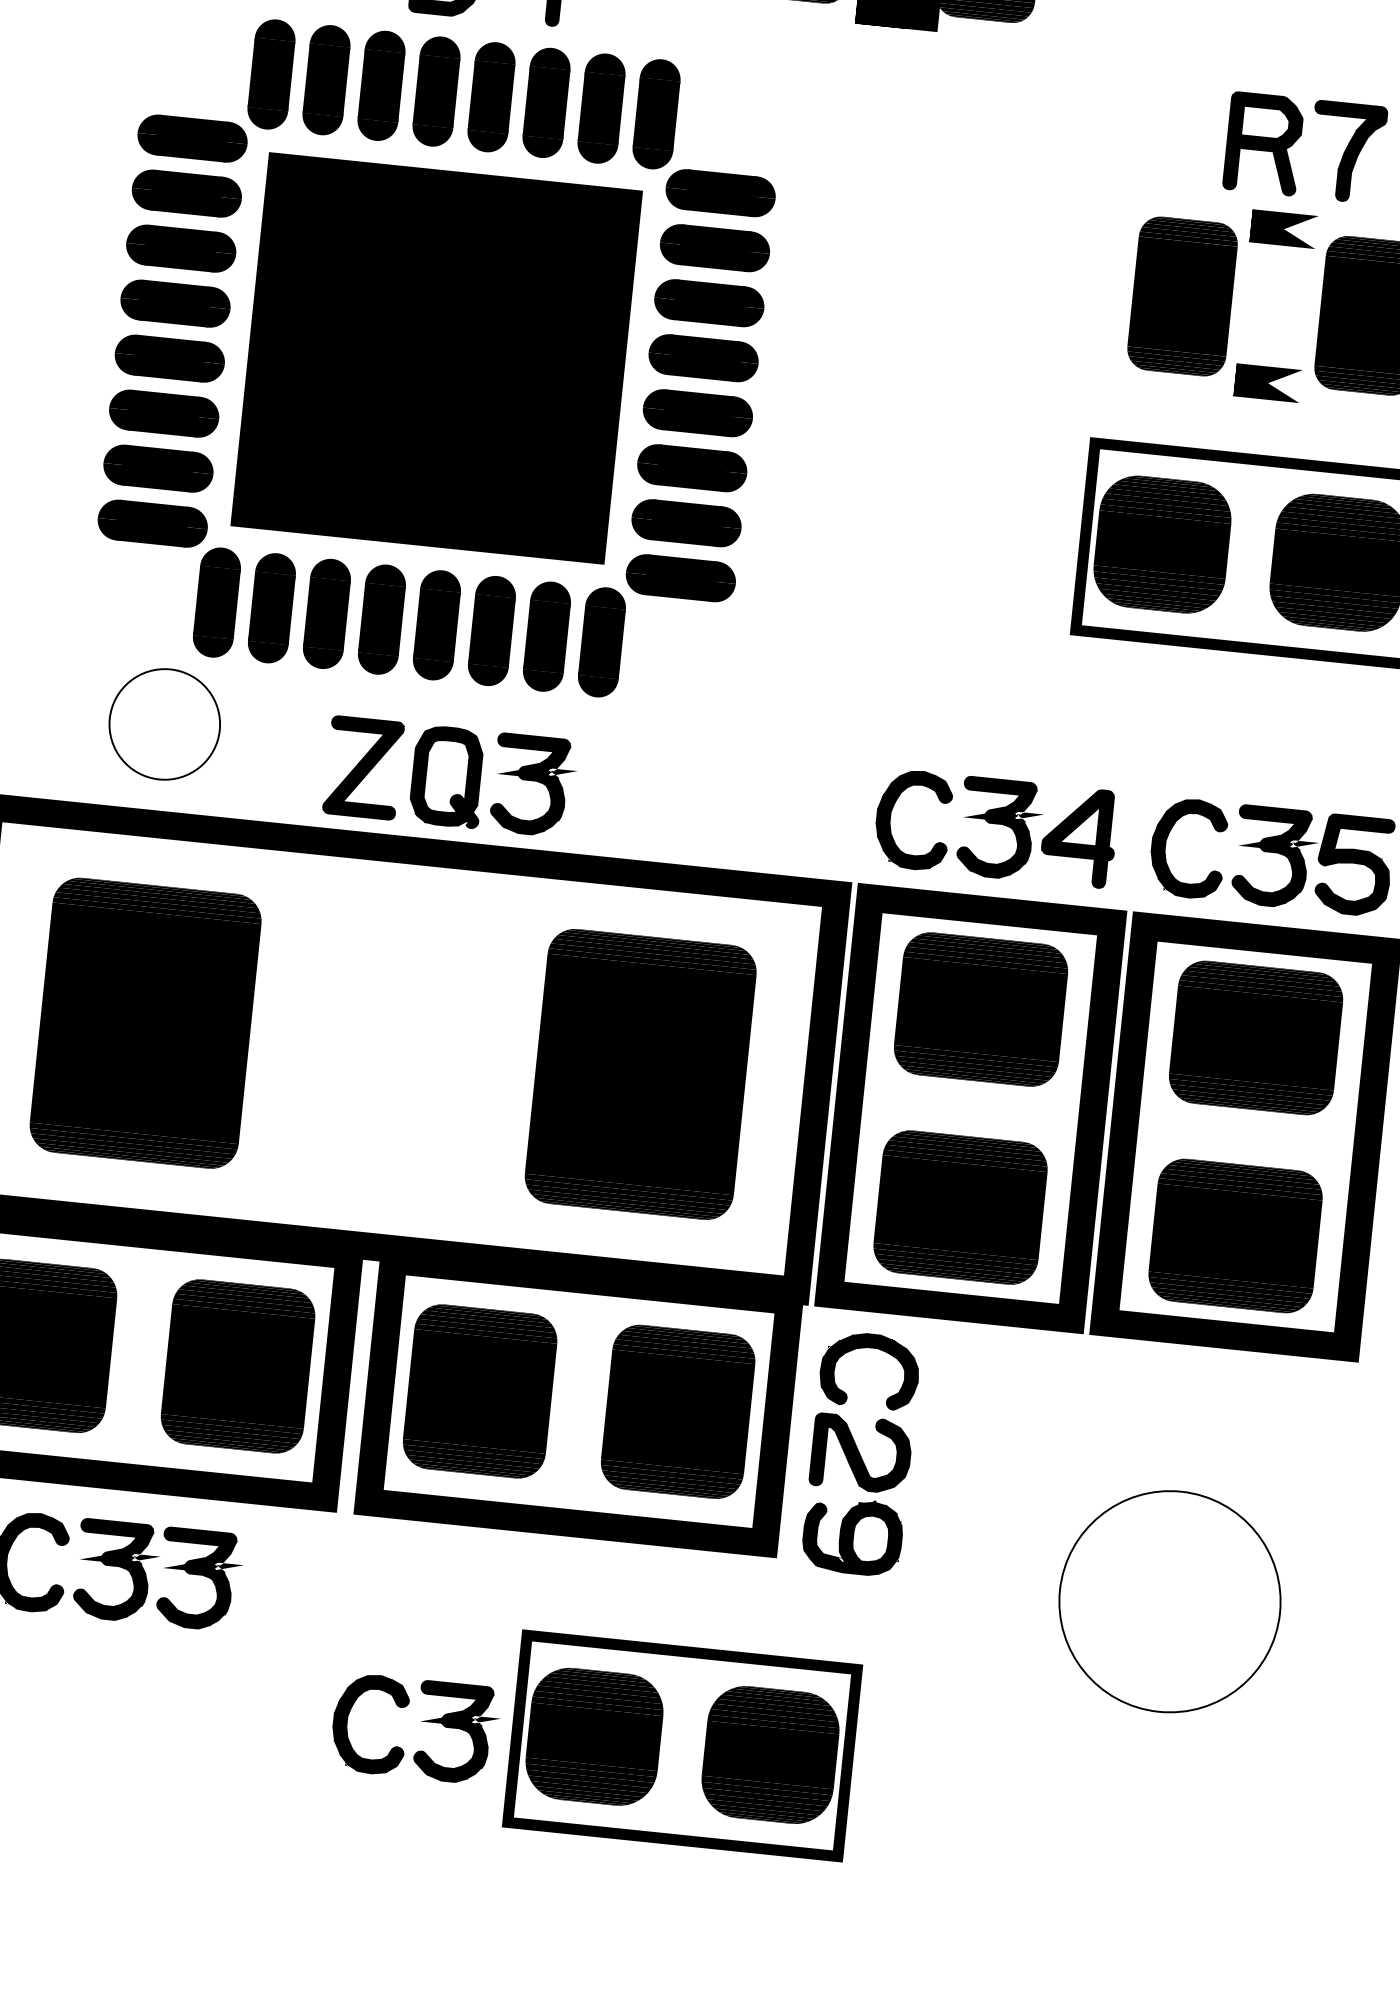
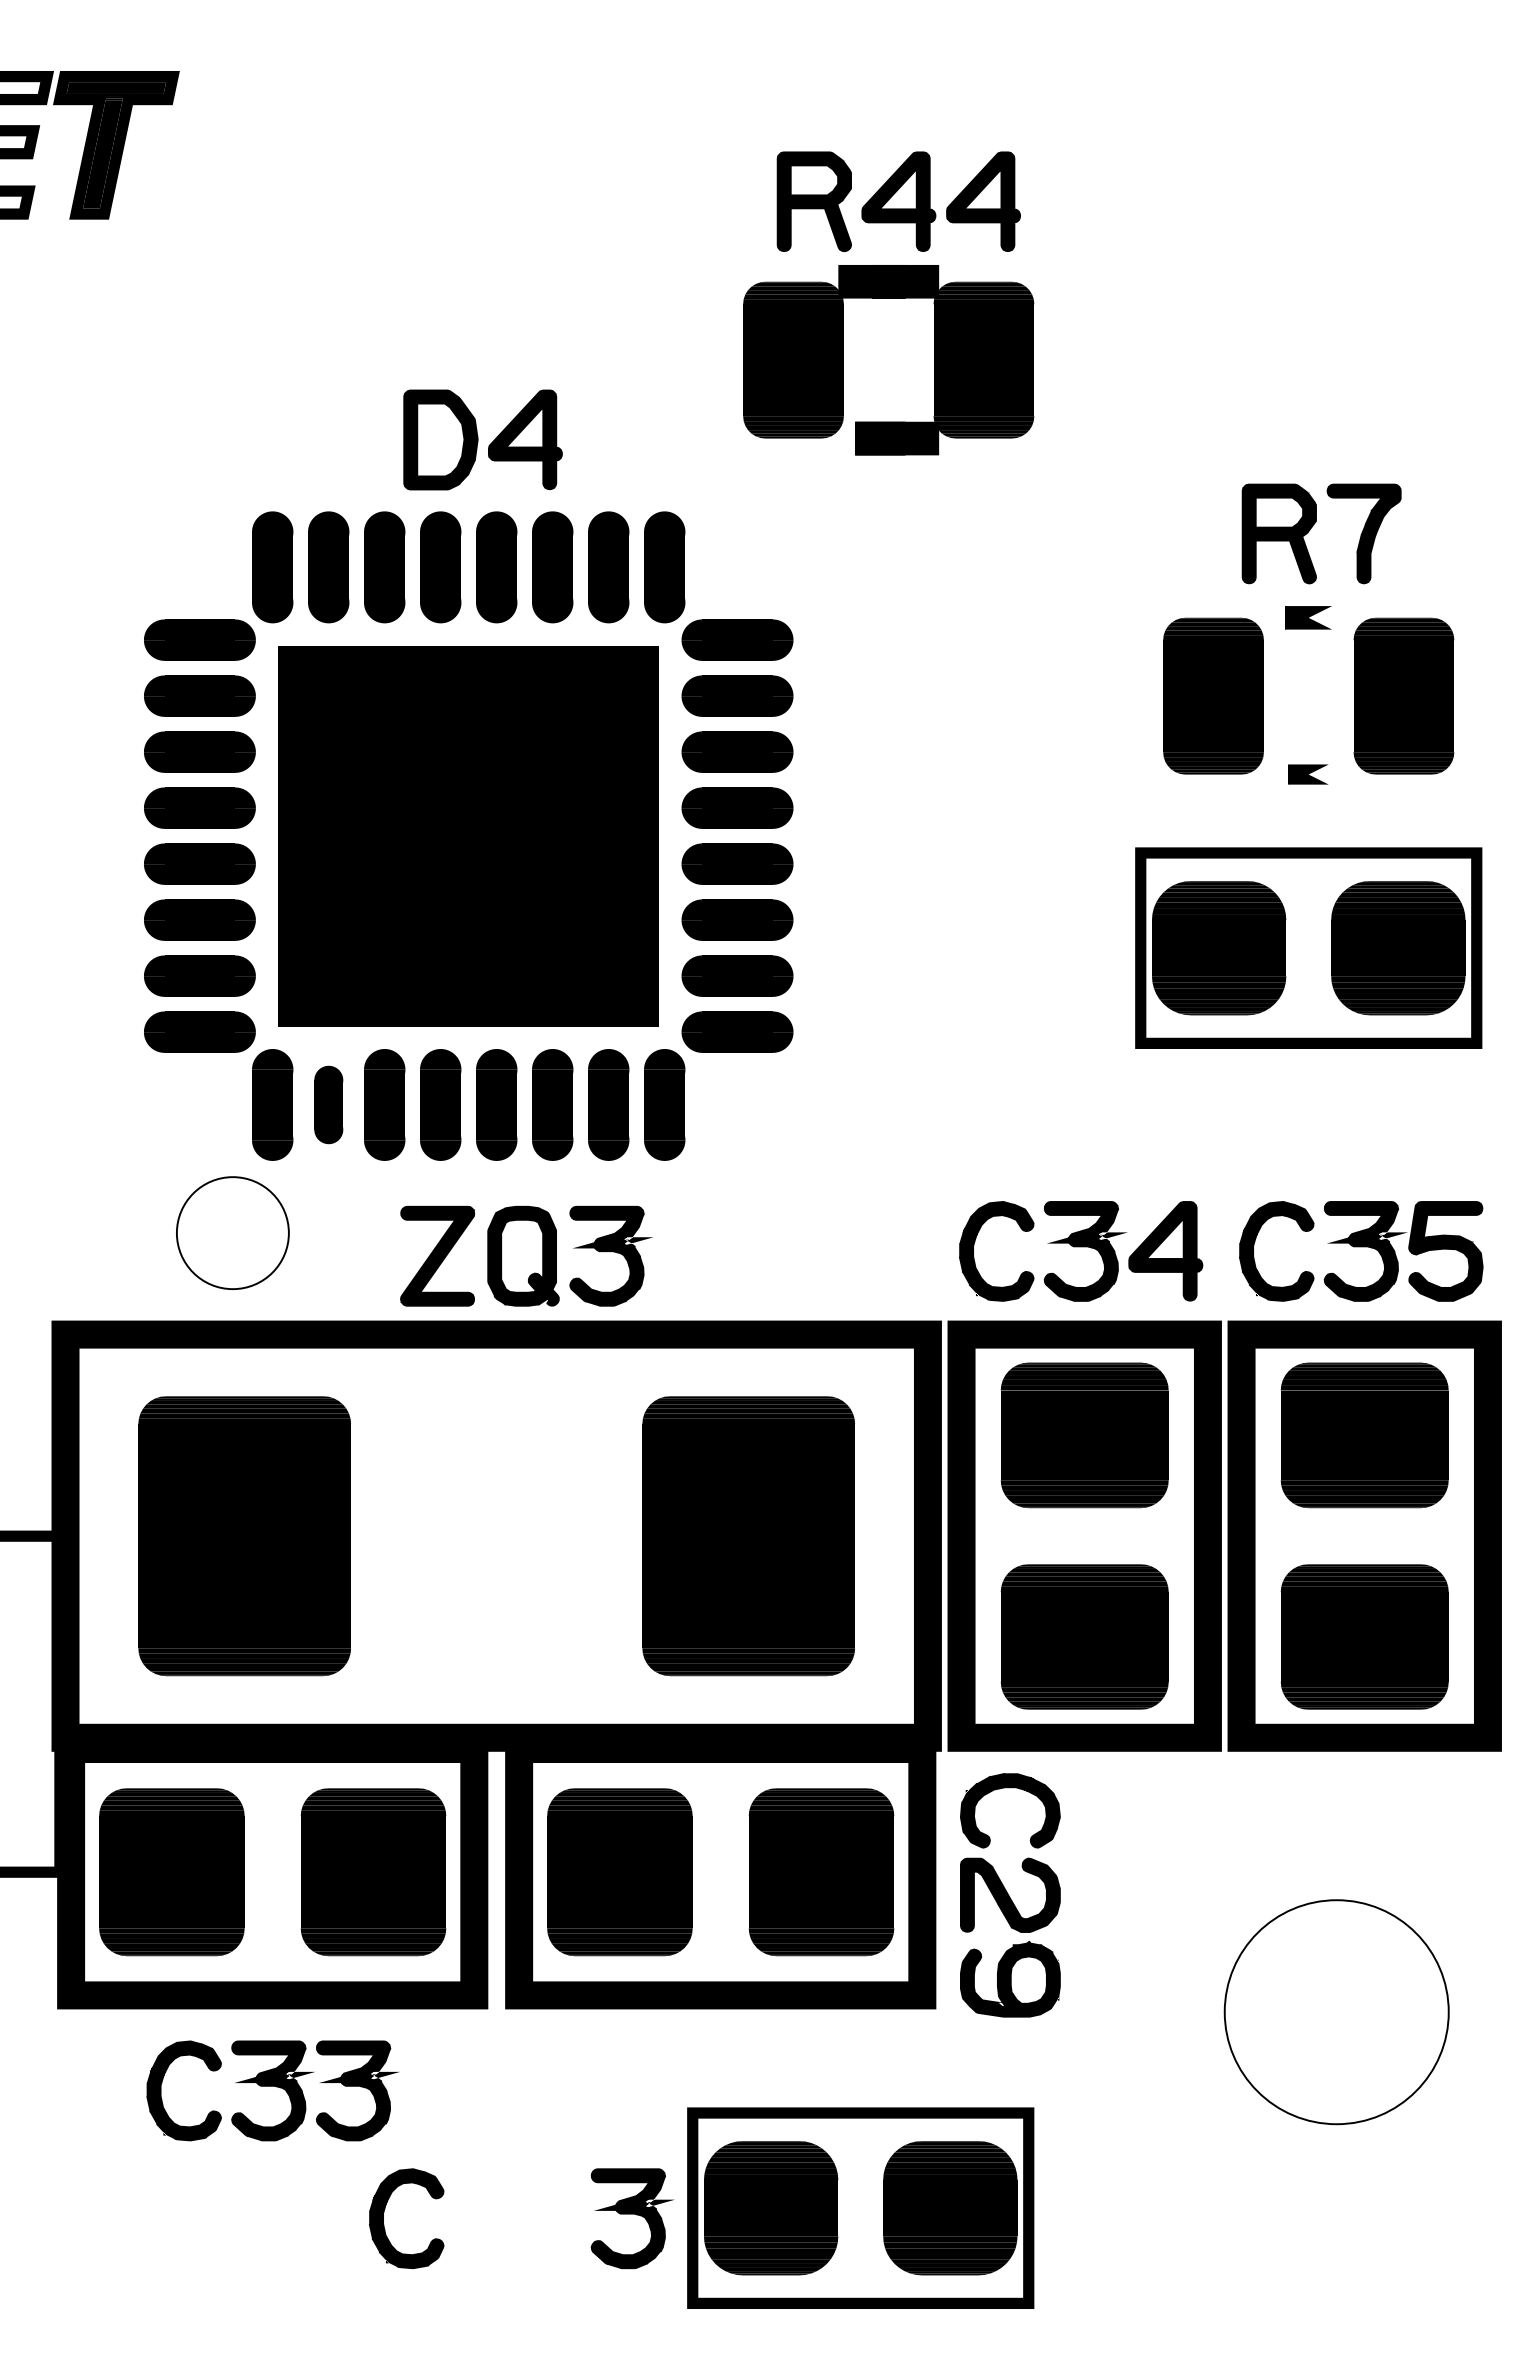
part: (1283, 228) -> (1308, 617), size x0.7
part: (1267, 383) -> (1308, 774), size x0.6
part: (271, 607) -> (328, 1104), size x0.7
part: (348, 1715) -> (384, 2212), moved

